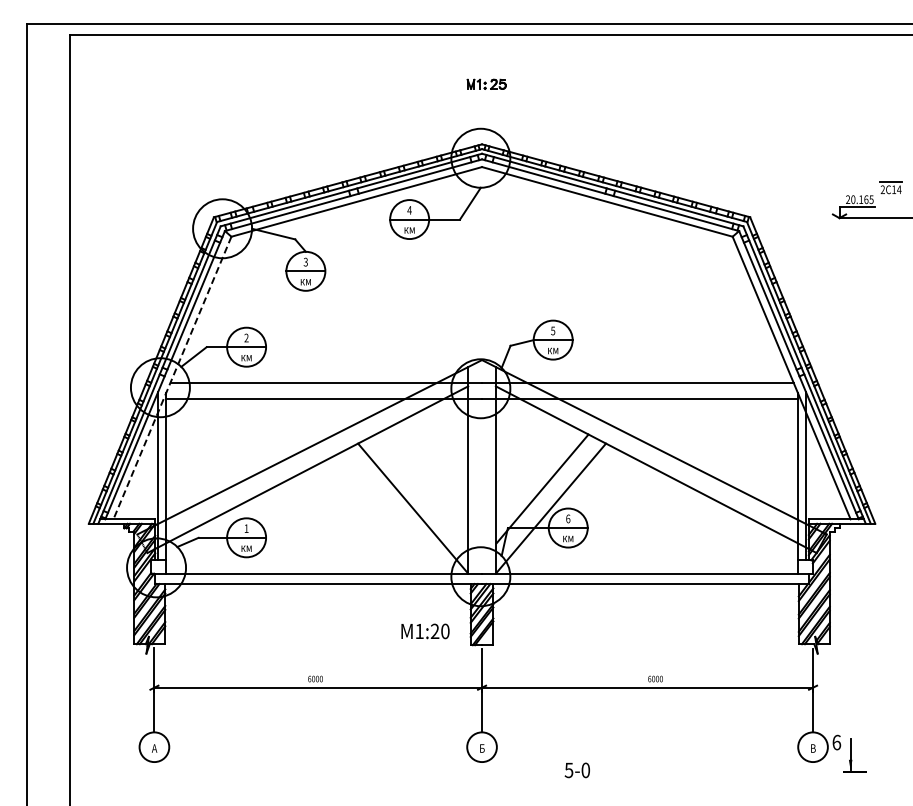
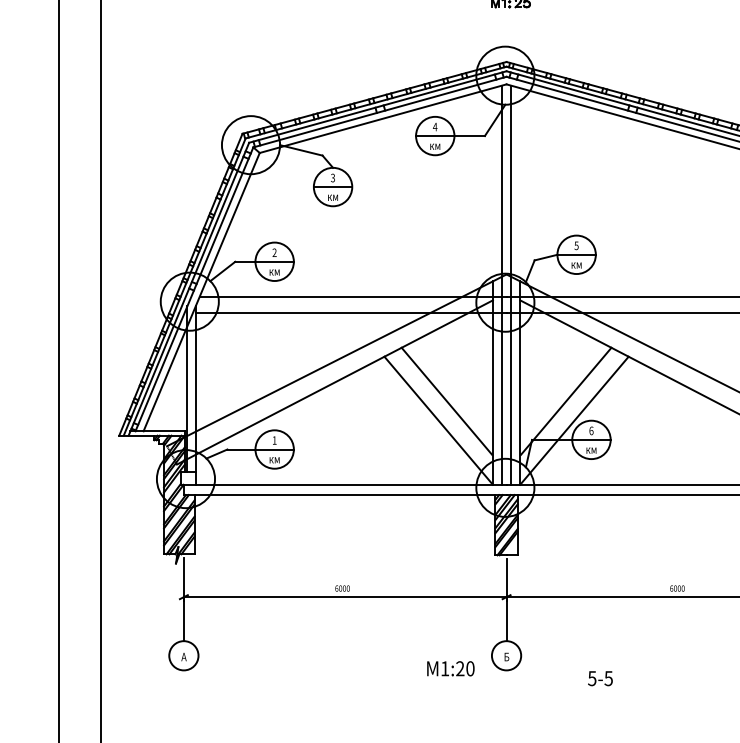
line: (477, 370) -> (502, 284), added
line: (486, 370) -> (510, 284), added
line: (172, 378) -> (201, 292), dashed -> solid
line: (421, 488) -> (446, 400), added
text: (425, 631) -> (450, 668), moved
text: (585, 770) -> (608, 678), 5-0 -> 5-5

